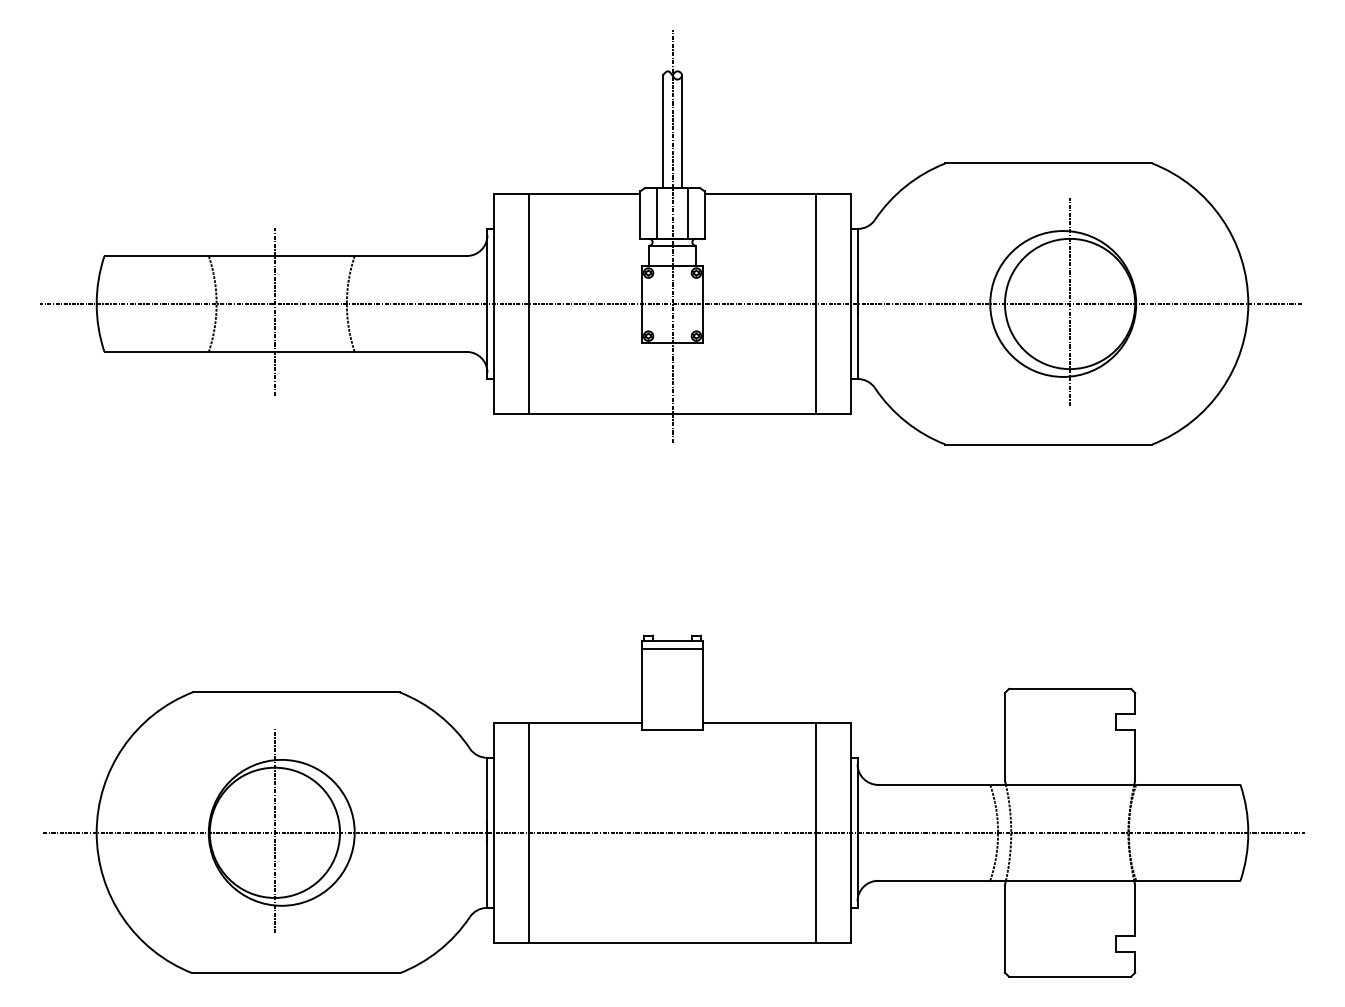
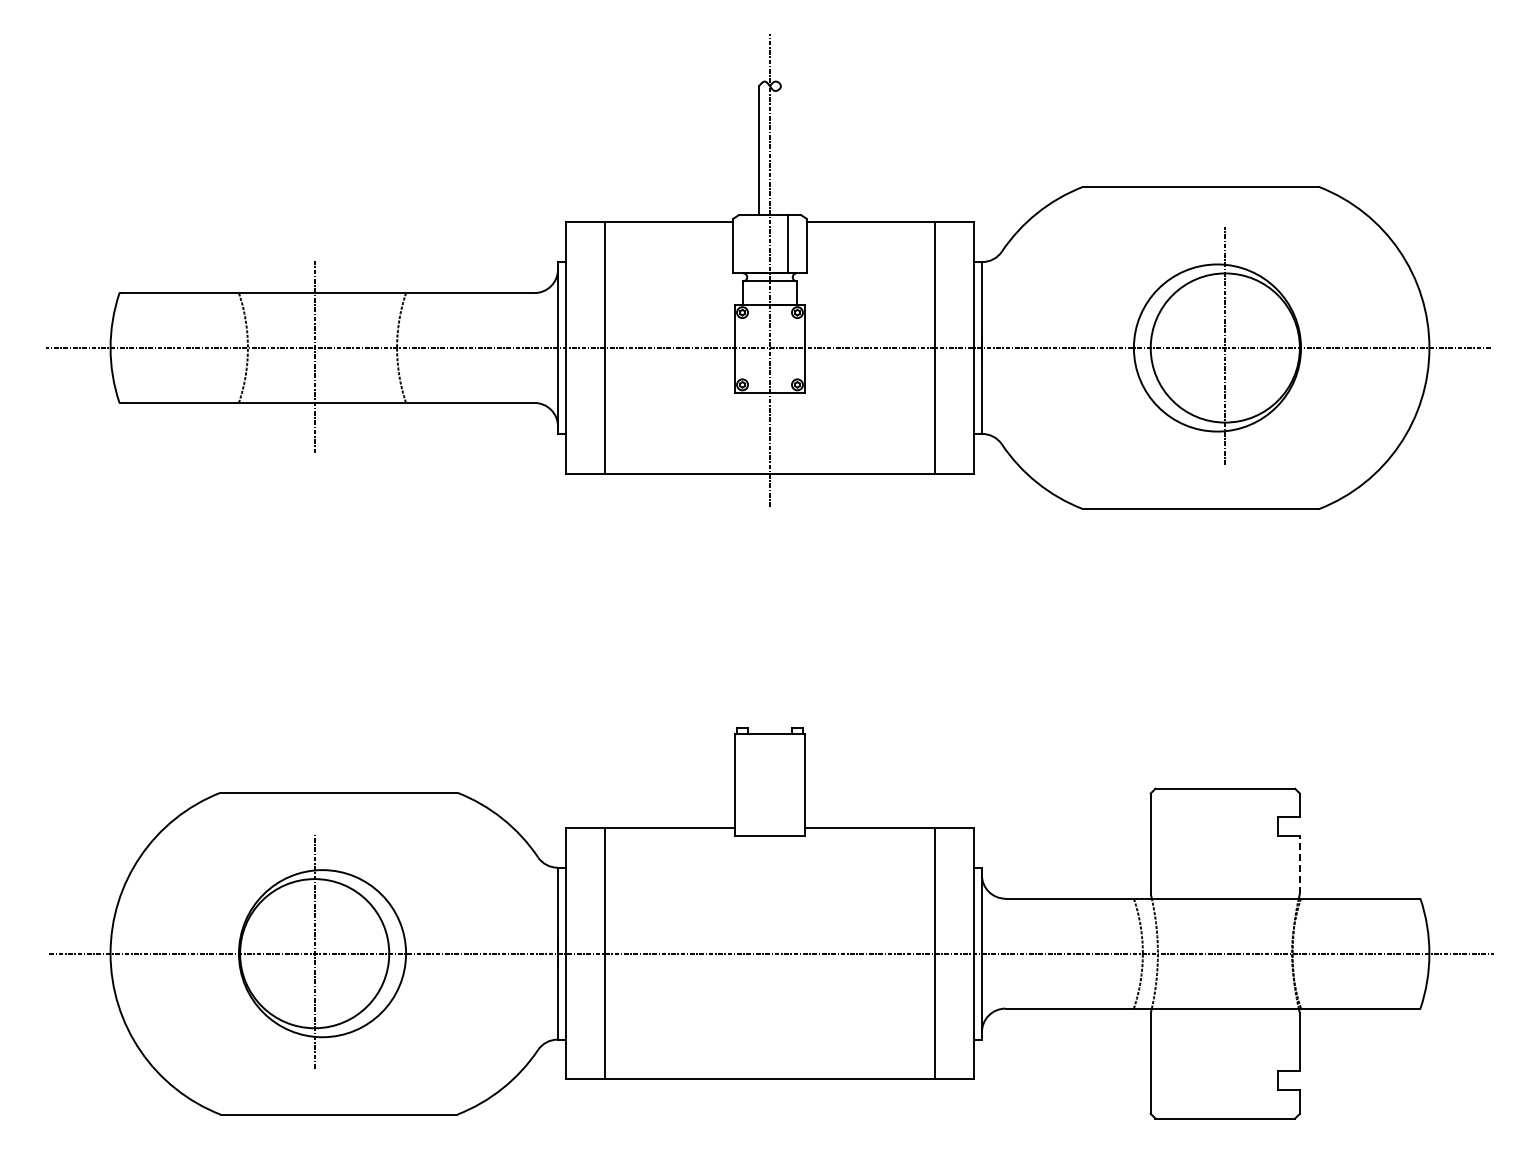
line: (681, 131) -> (780, 150), removed
line: (656, 213) -> (751, 244), removed
line: (672, 649) -> (769, 743), removed
line: (1134, 754) -> (1299, 864), solid -> dashed

